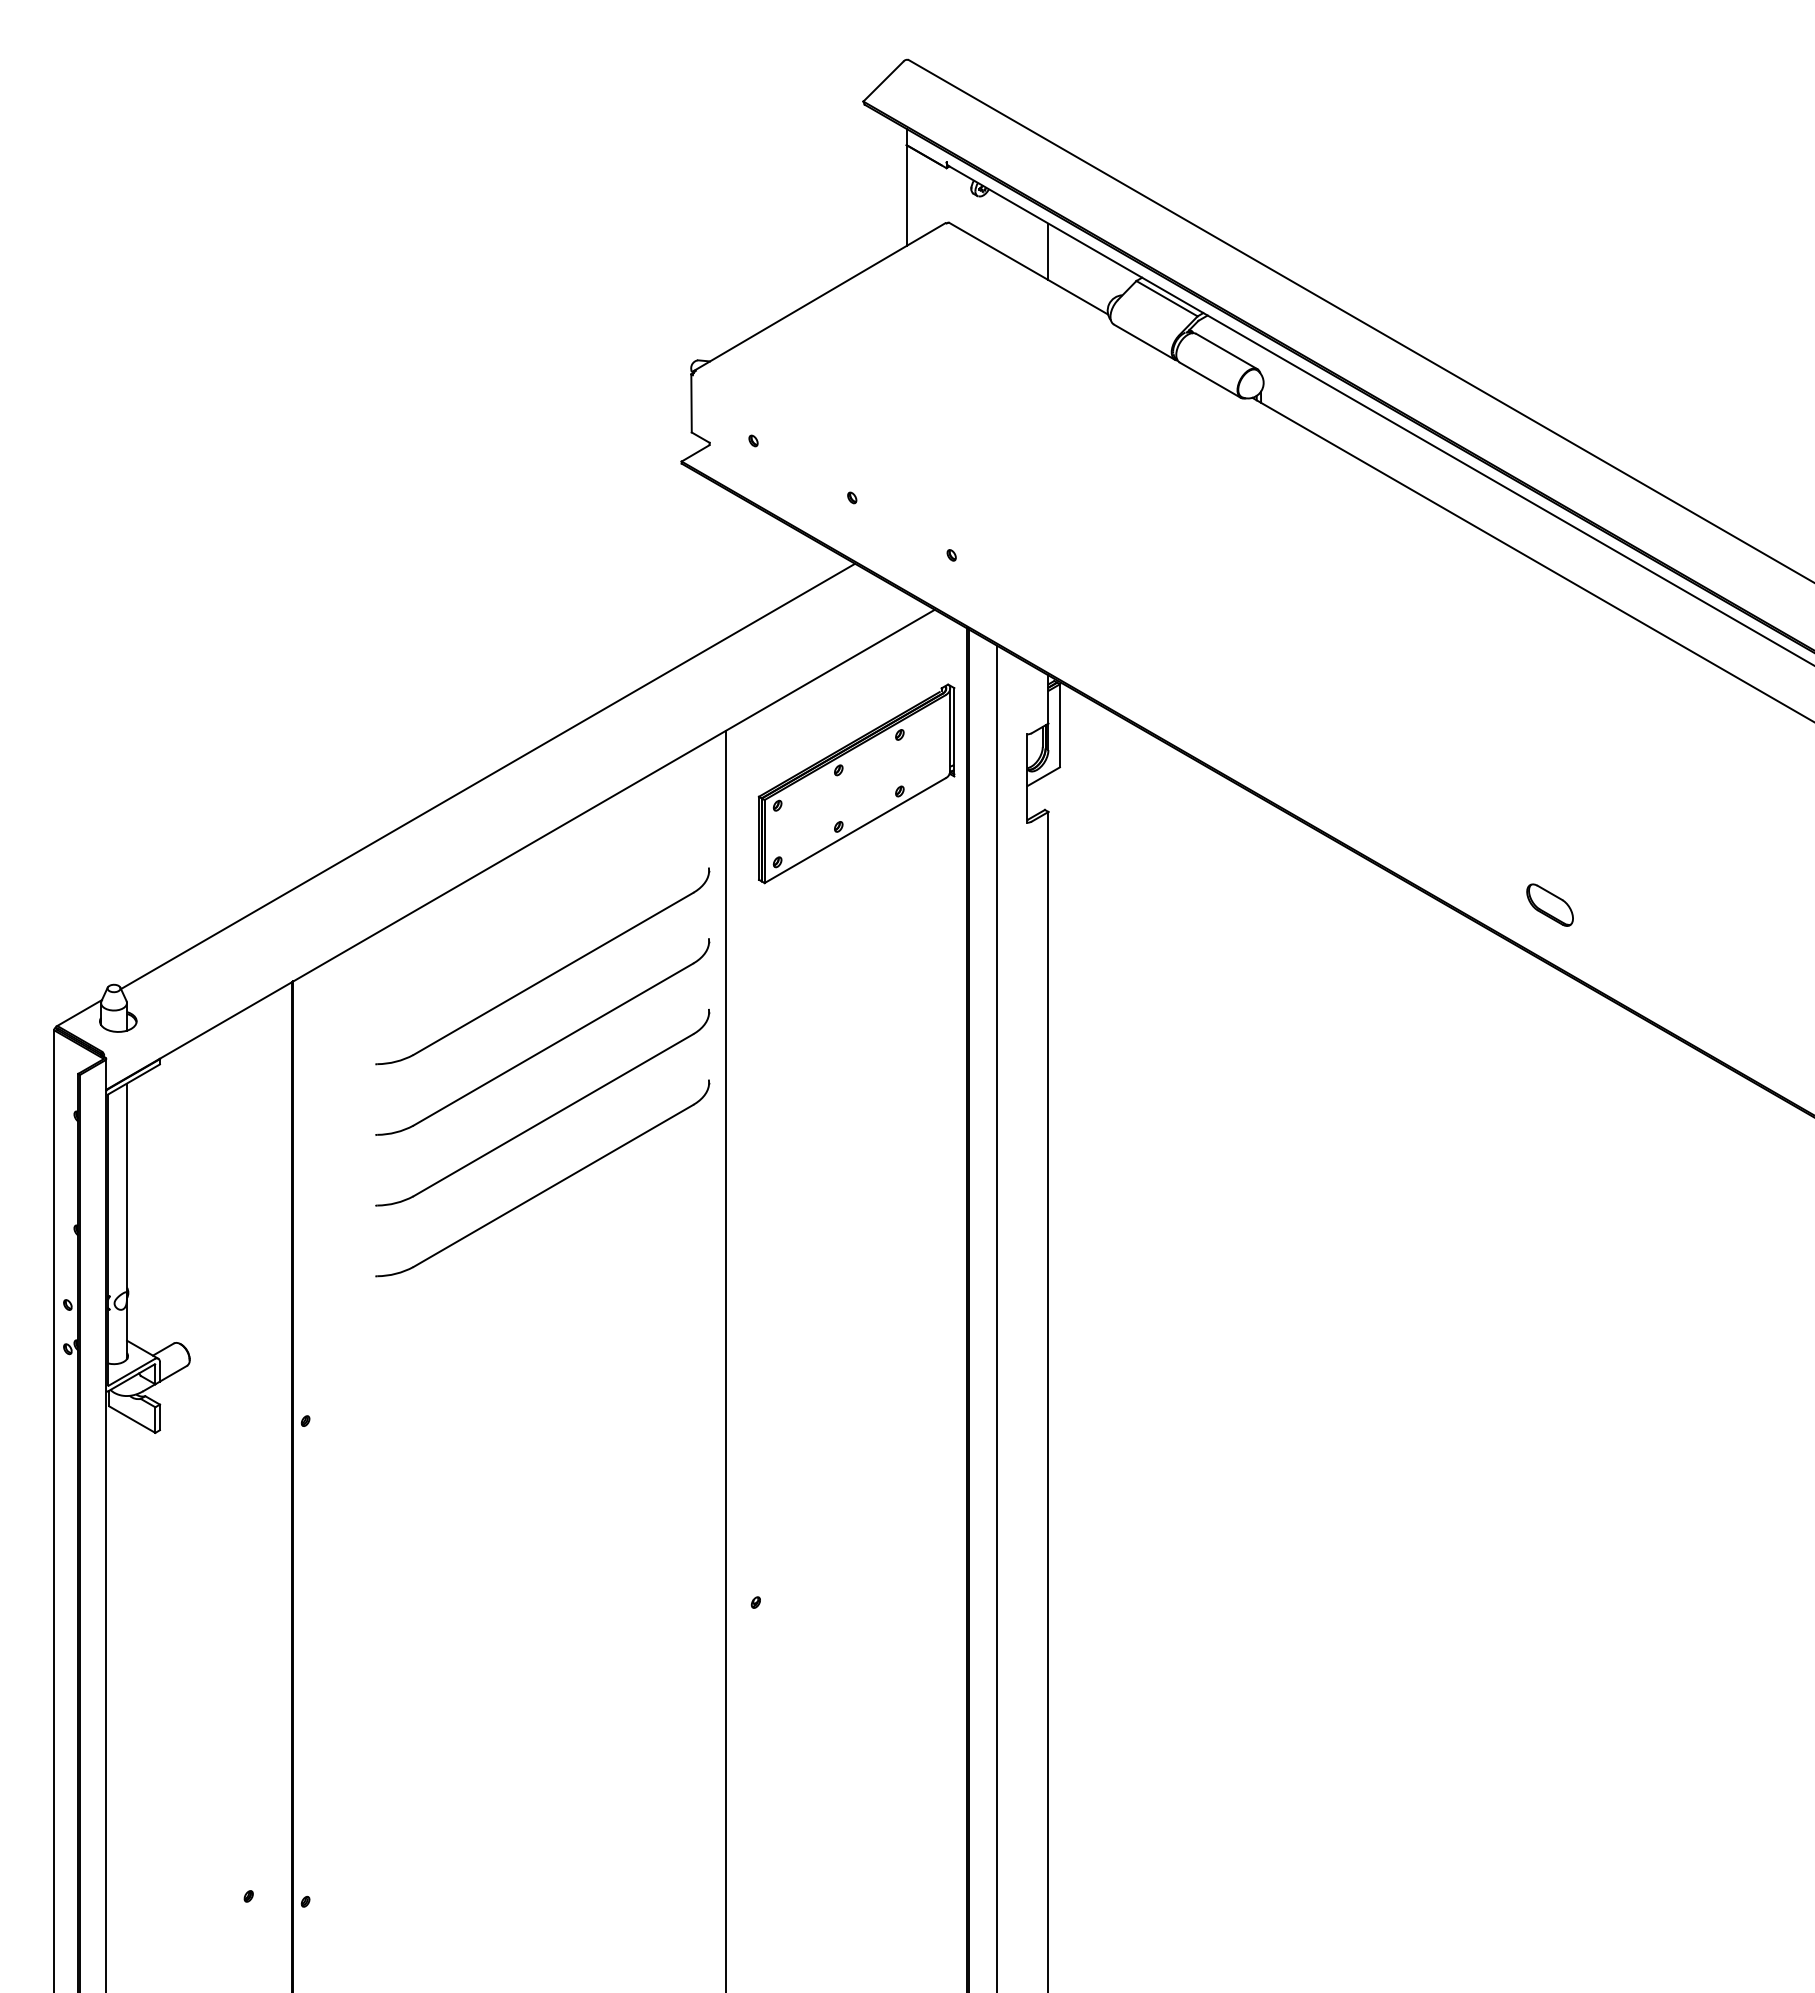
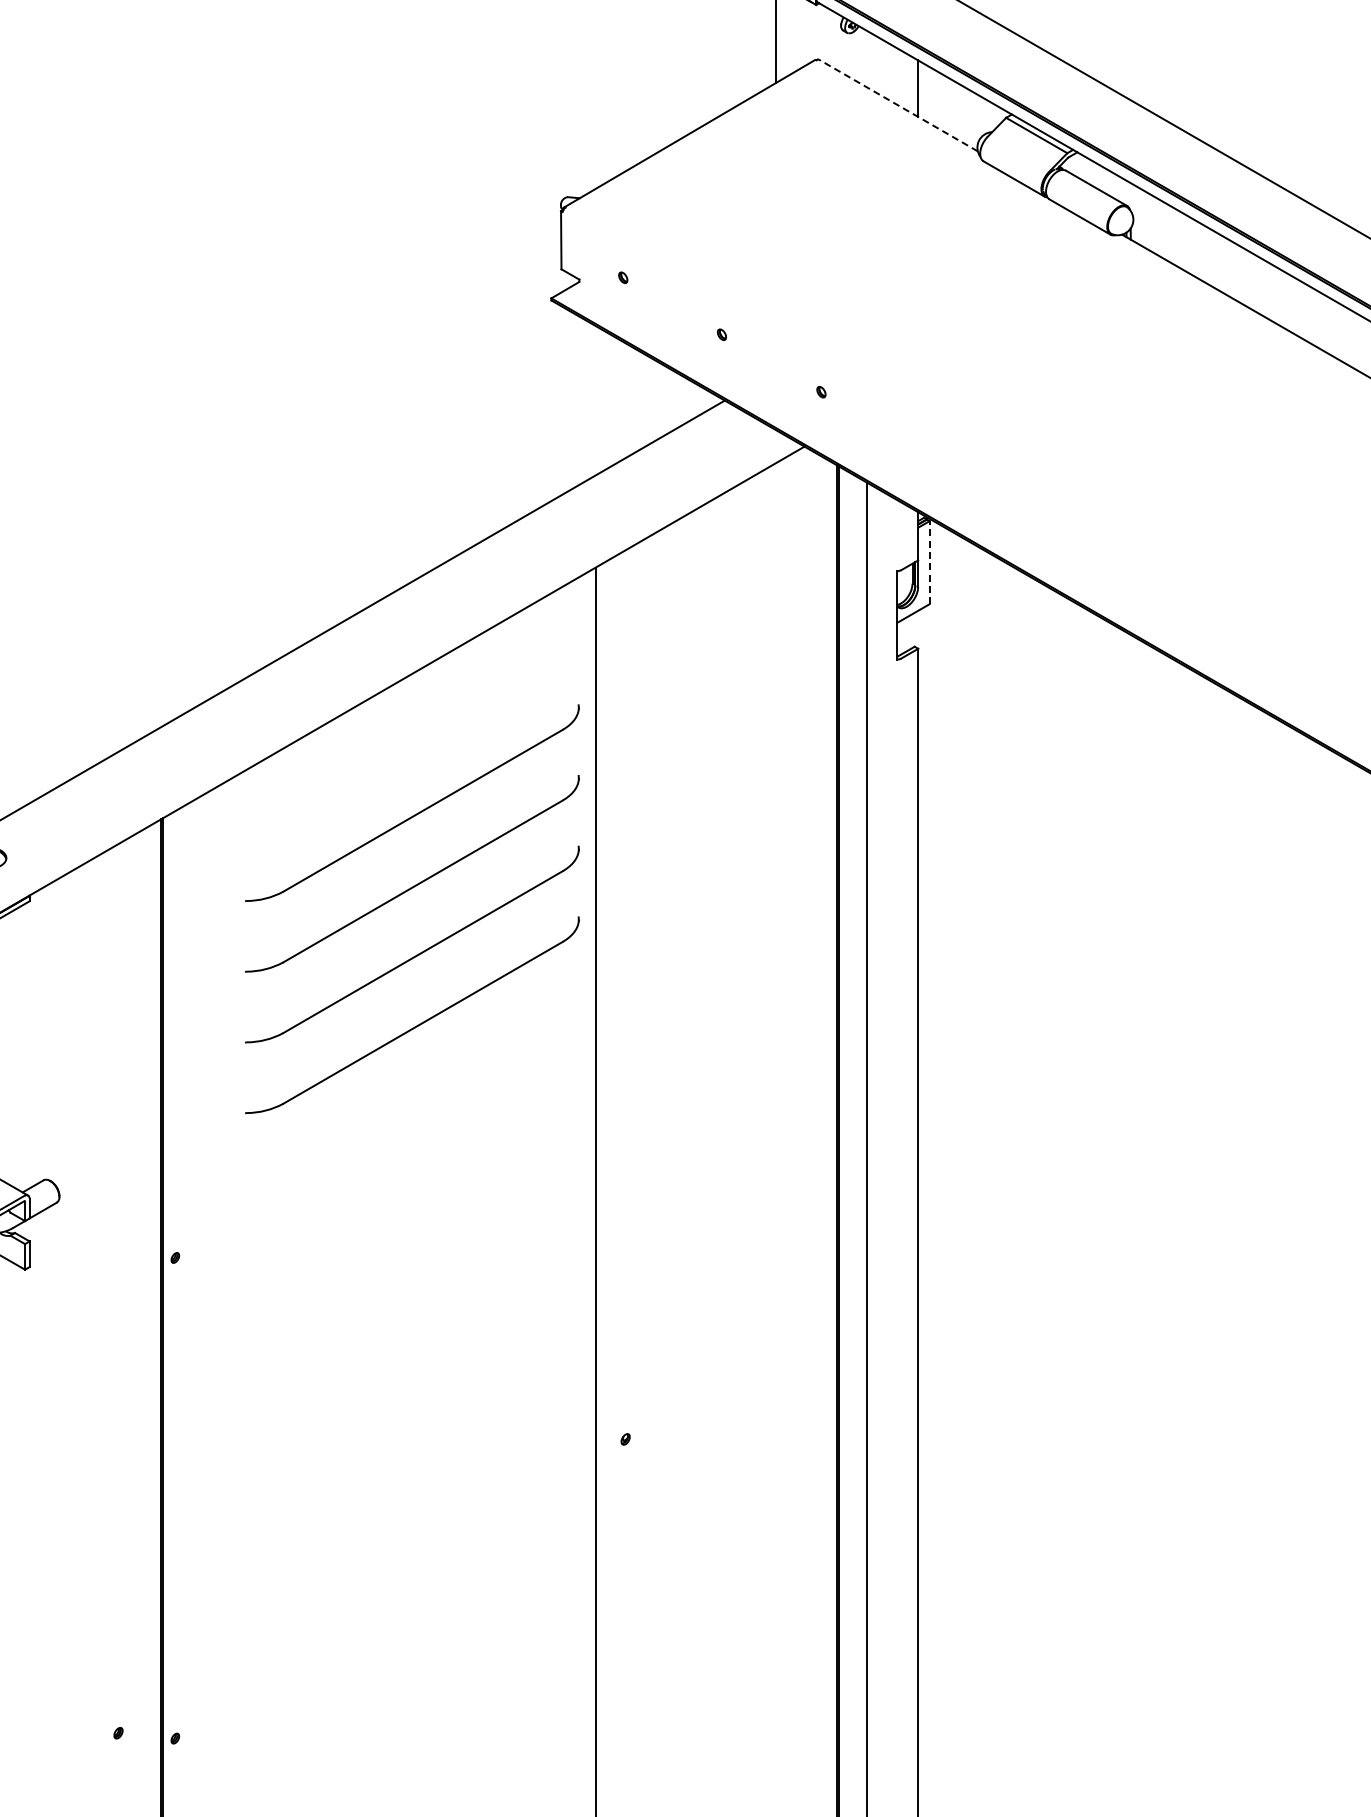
line: (1028, 268) -> (898, 105), solid -> dashed
line: (1059, 725) -> (929, 562), solid -> dashed
part: (856, 783) -> (726, 620), removed

